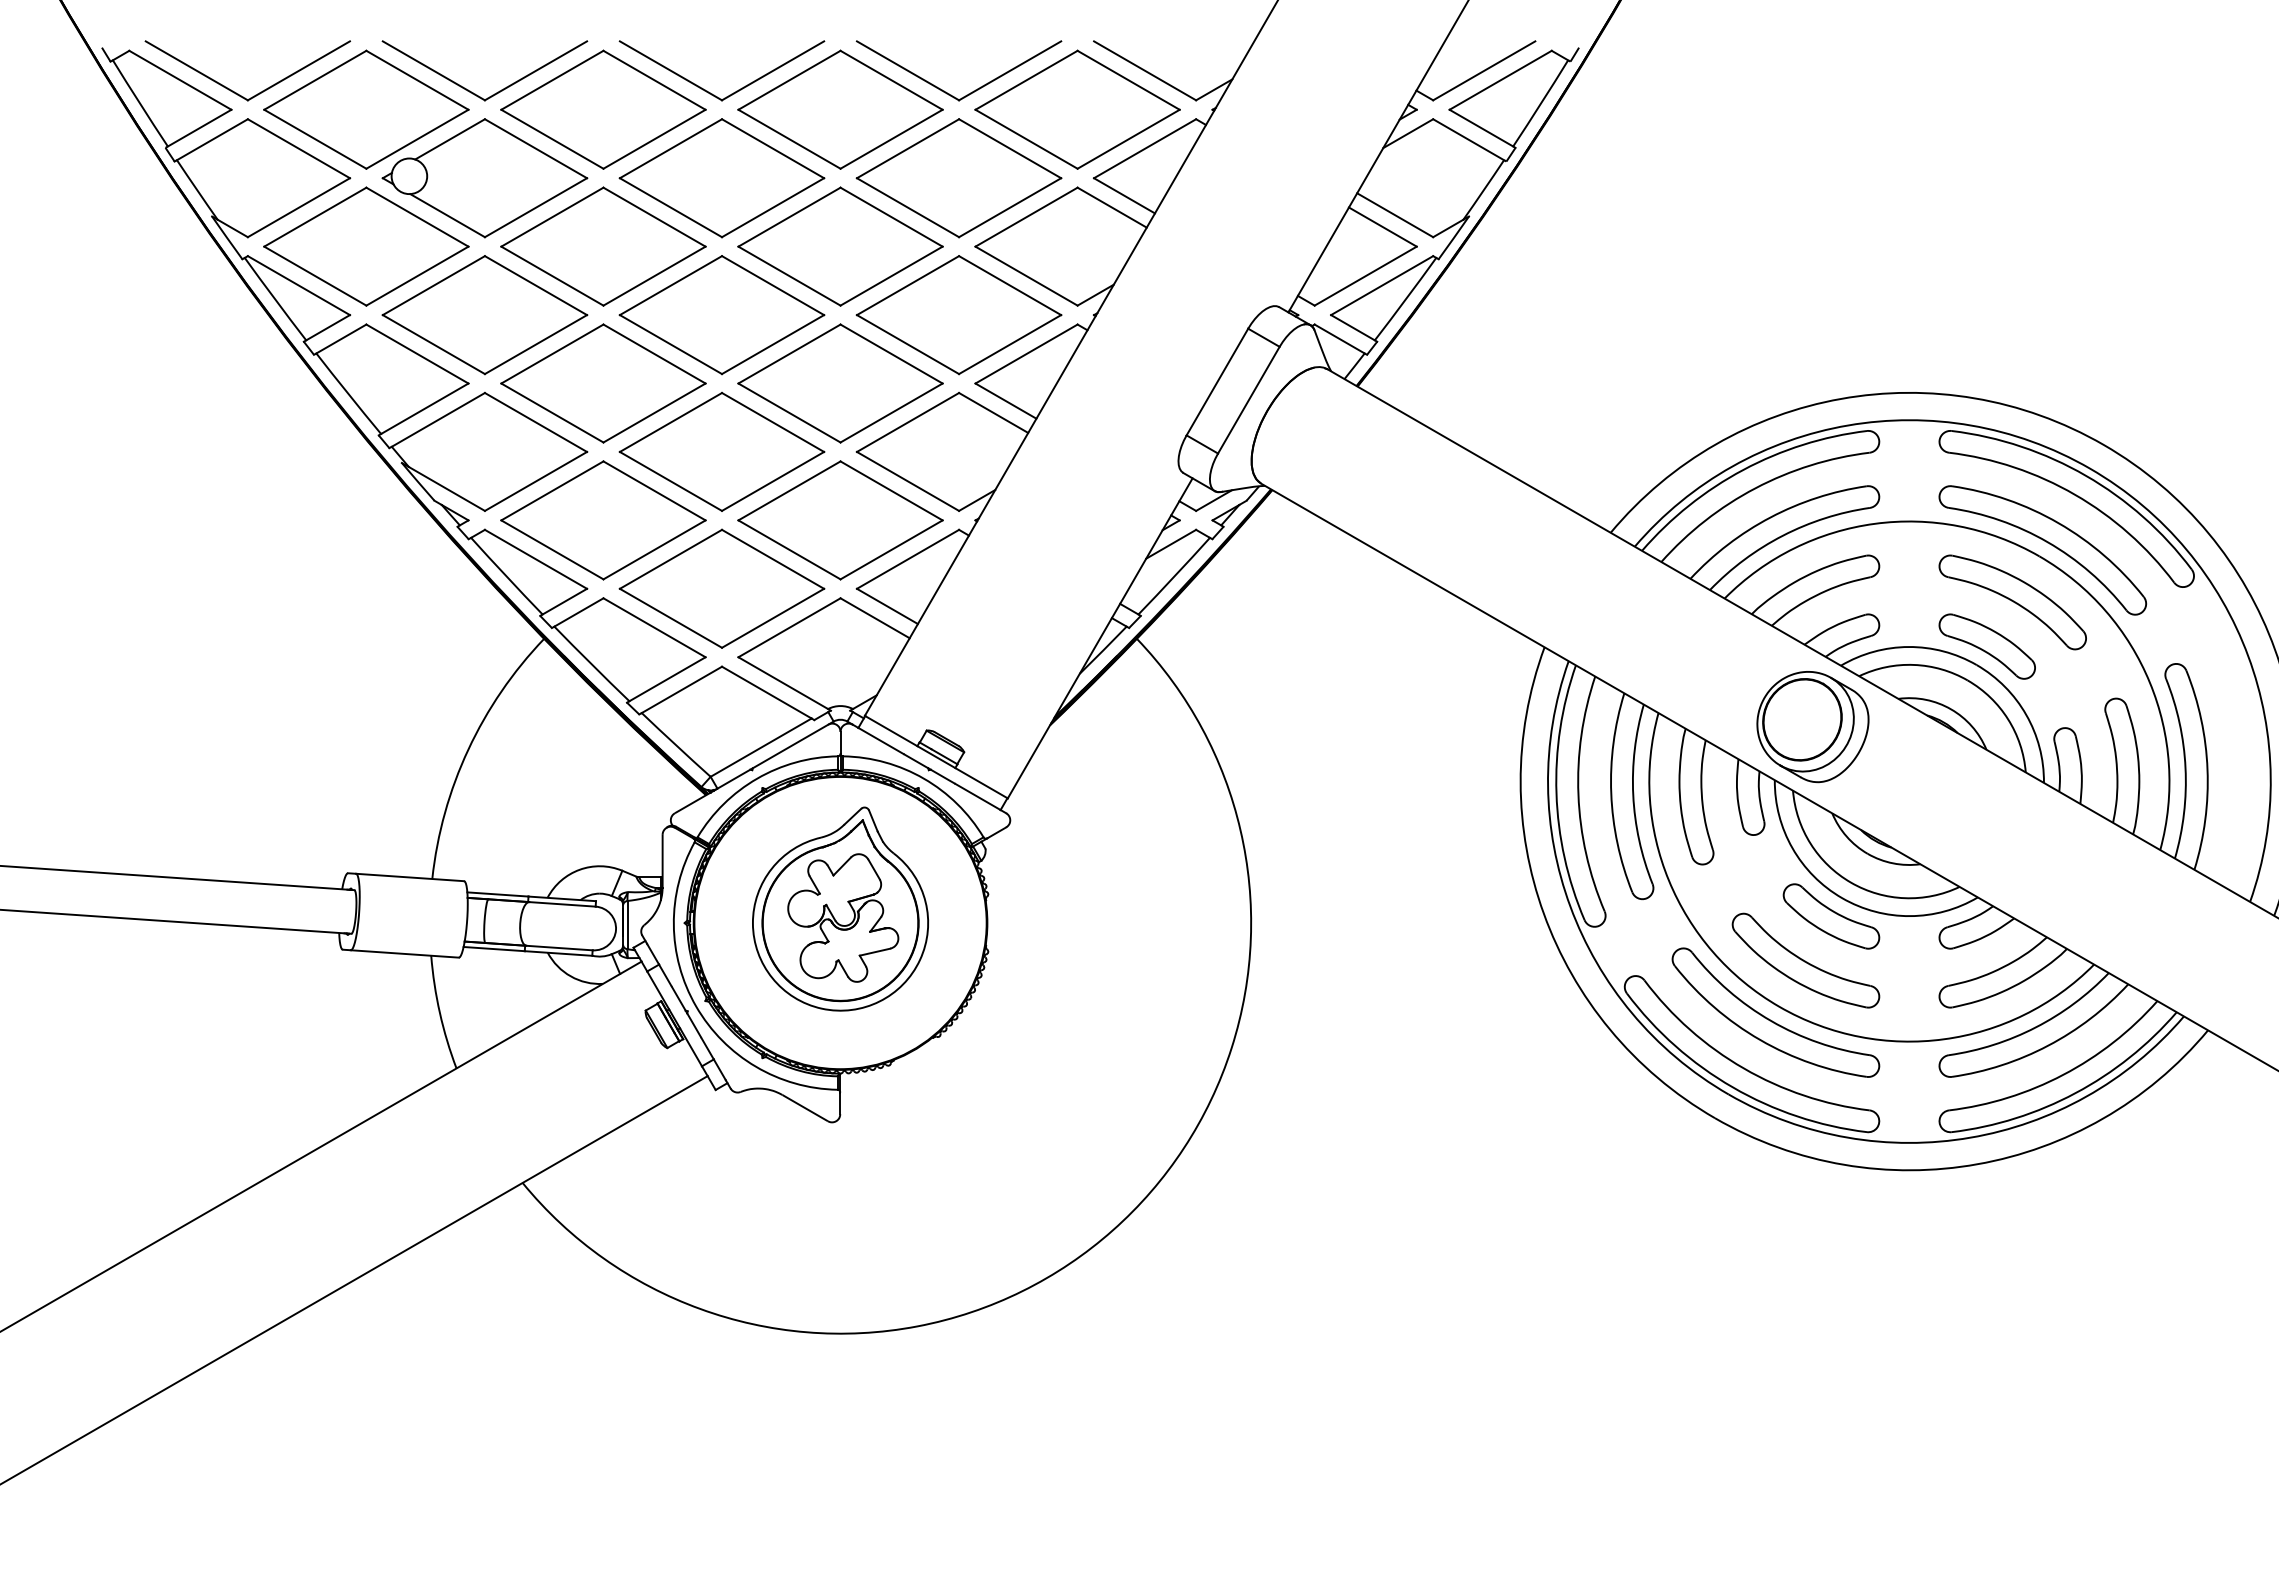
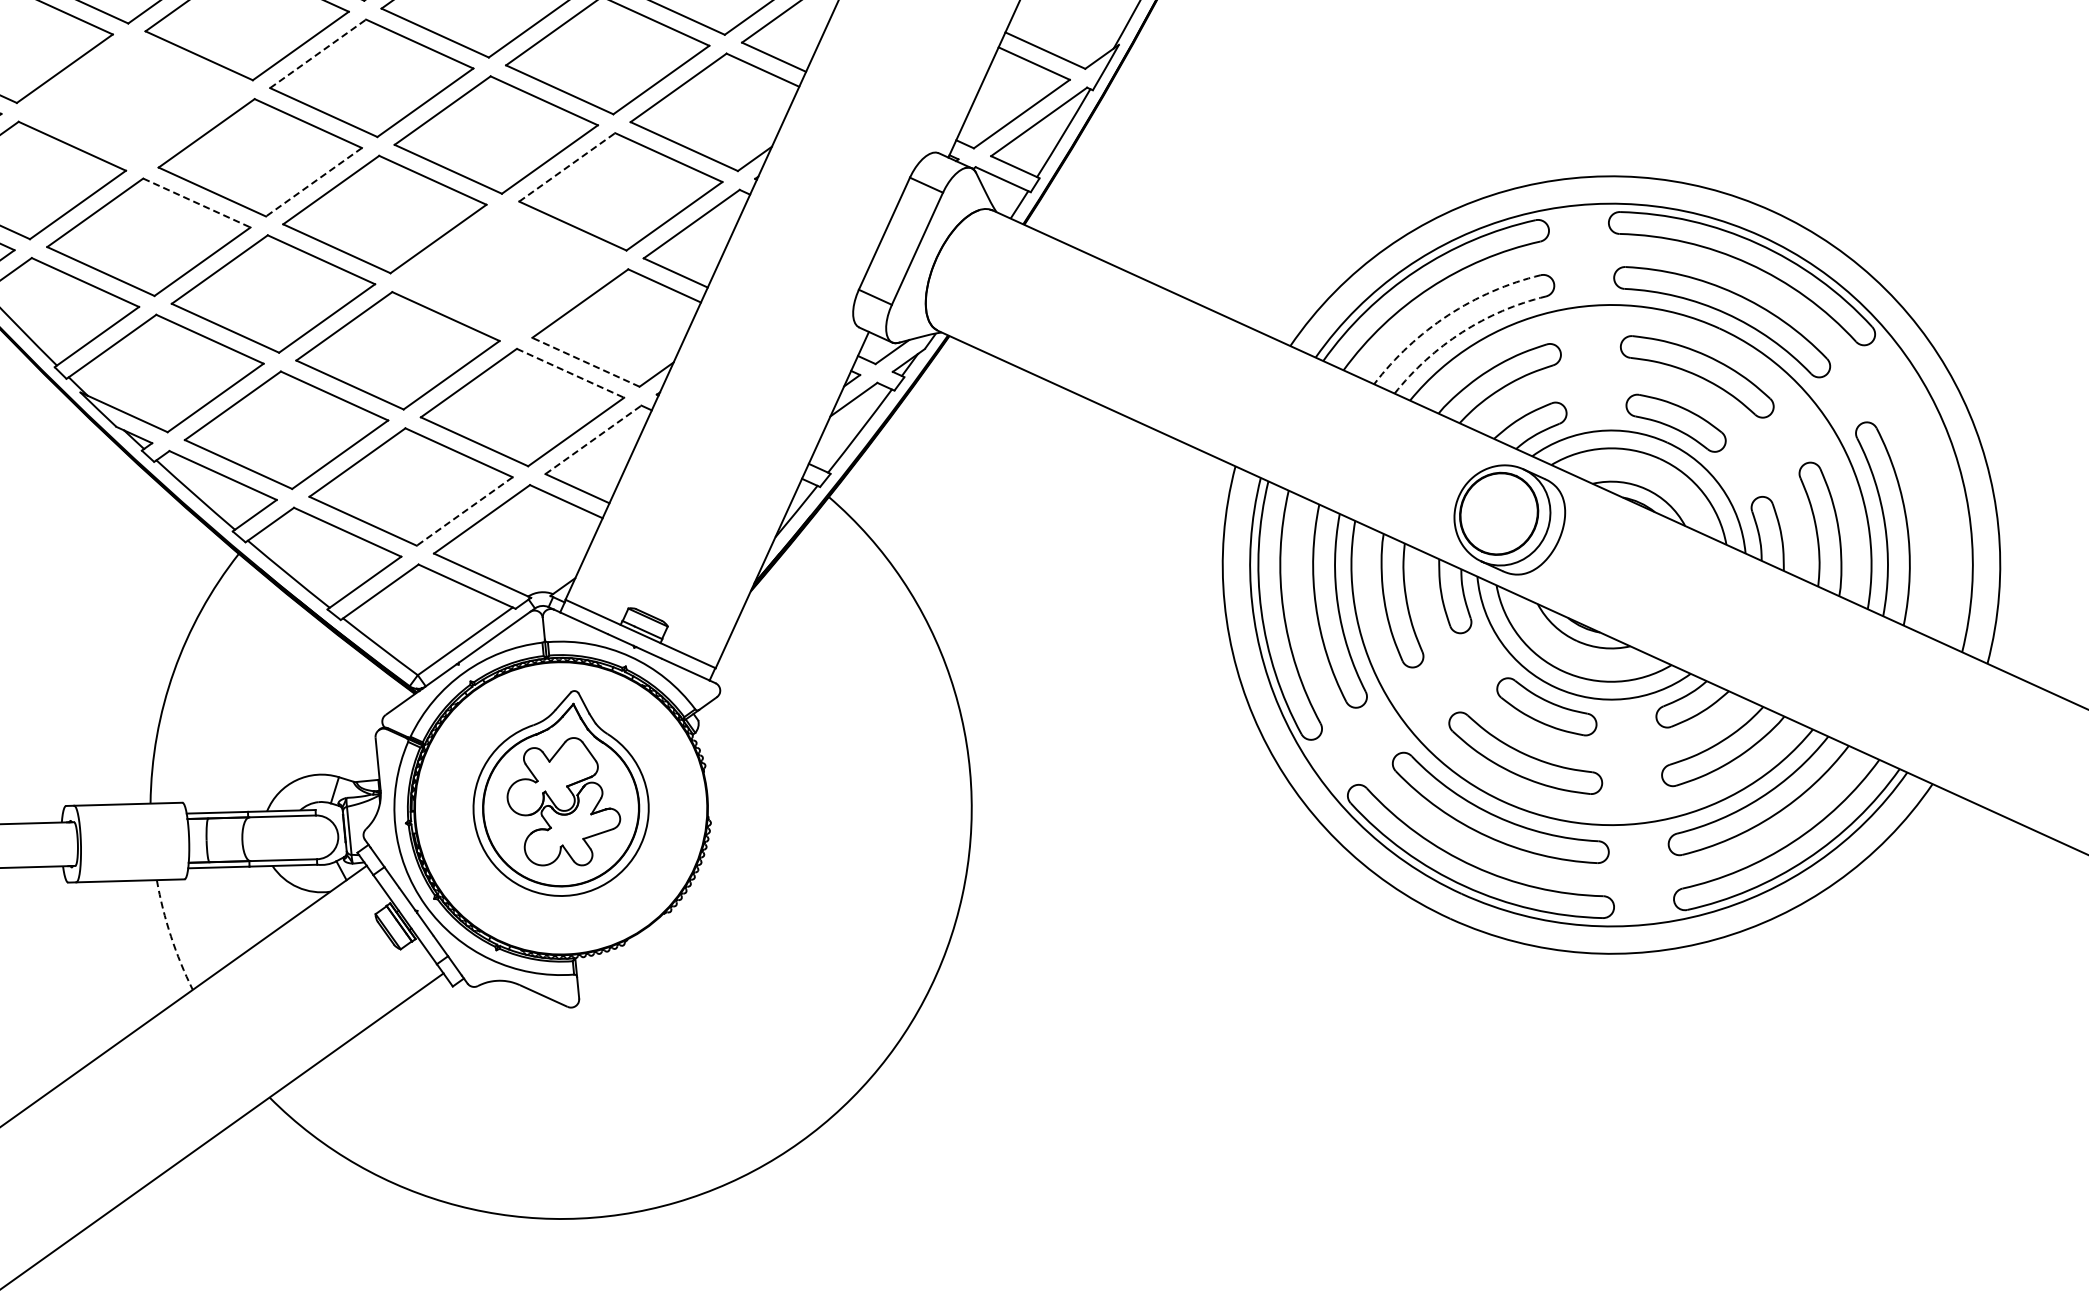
line: (670, 148) -> (317, 53), solid -> dashed
part: (484, 178) -> (135, 101), removed
line: (654, 276) -> (313, 182), solid -> dashed
line: (536, 285) -> (197, 202), solid -> dashed
line: (908, 285) -> (567, 167), solid -> dashed
part: (840, 383) -> (509, 271), removed
line: (908, 481) -> (586, 362), solid -> dashed
line: (891, 490) -> (570, 372), solid -> dashed
arc: (1770, 517) -> (1447, 315), solid -> dashed
arc: (1783, 535) -> (1462, 332), solid -> dashed
line: (908, 559) -> (593, 439), solid -> dashed
line: (773, 618) -> (465, 511), solid -> dashed
arc: (439, 1012) -> (170, 935), solid -> dashed

